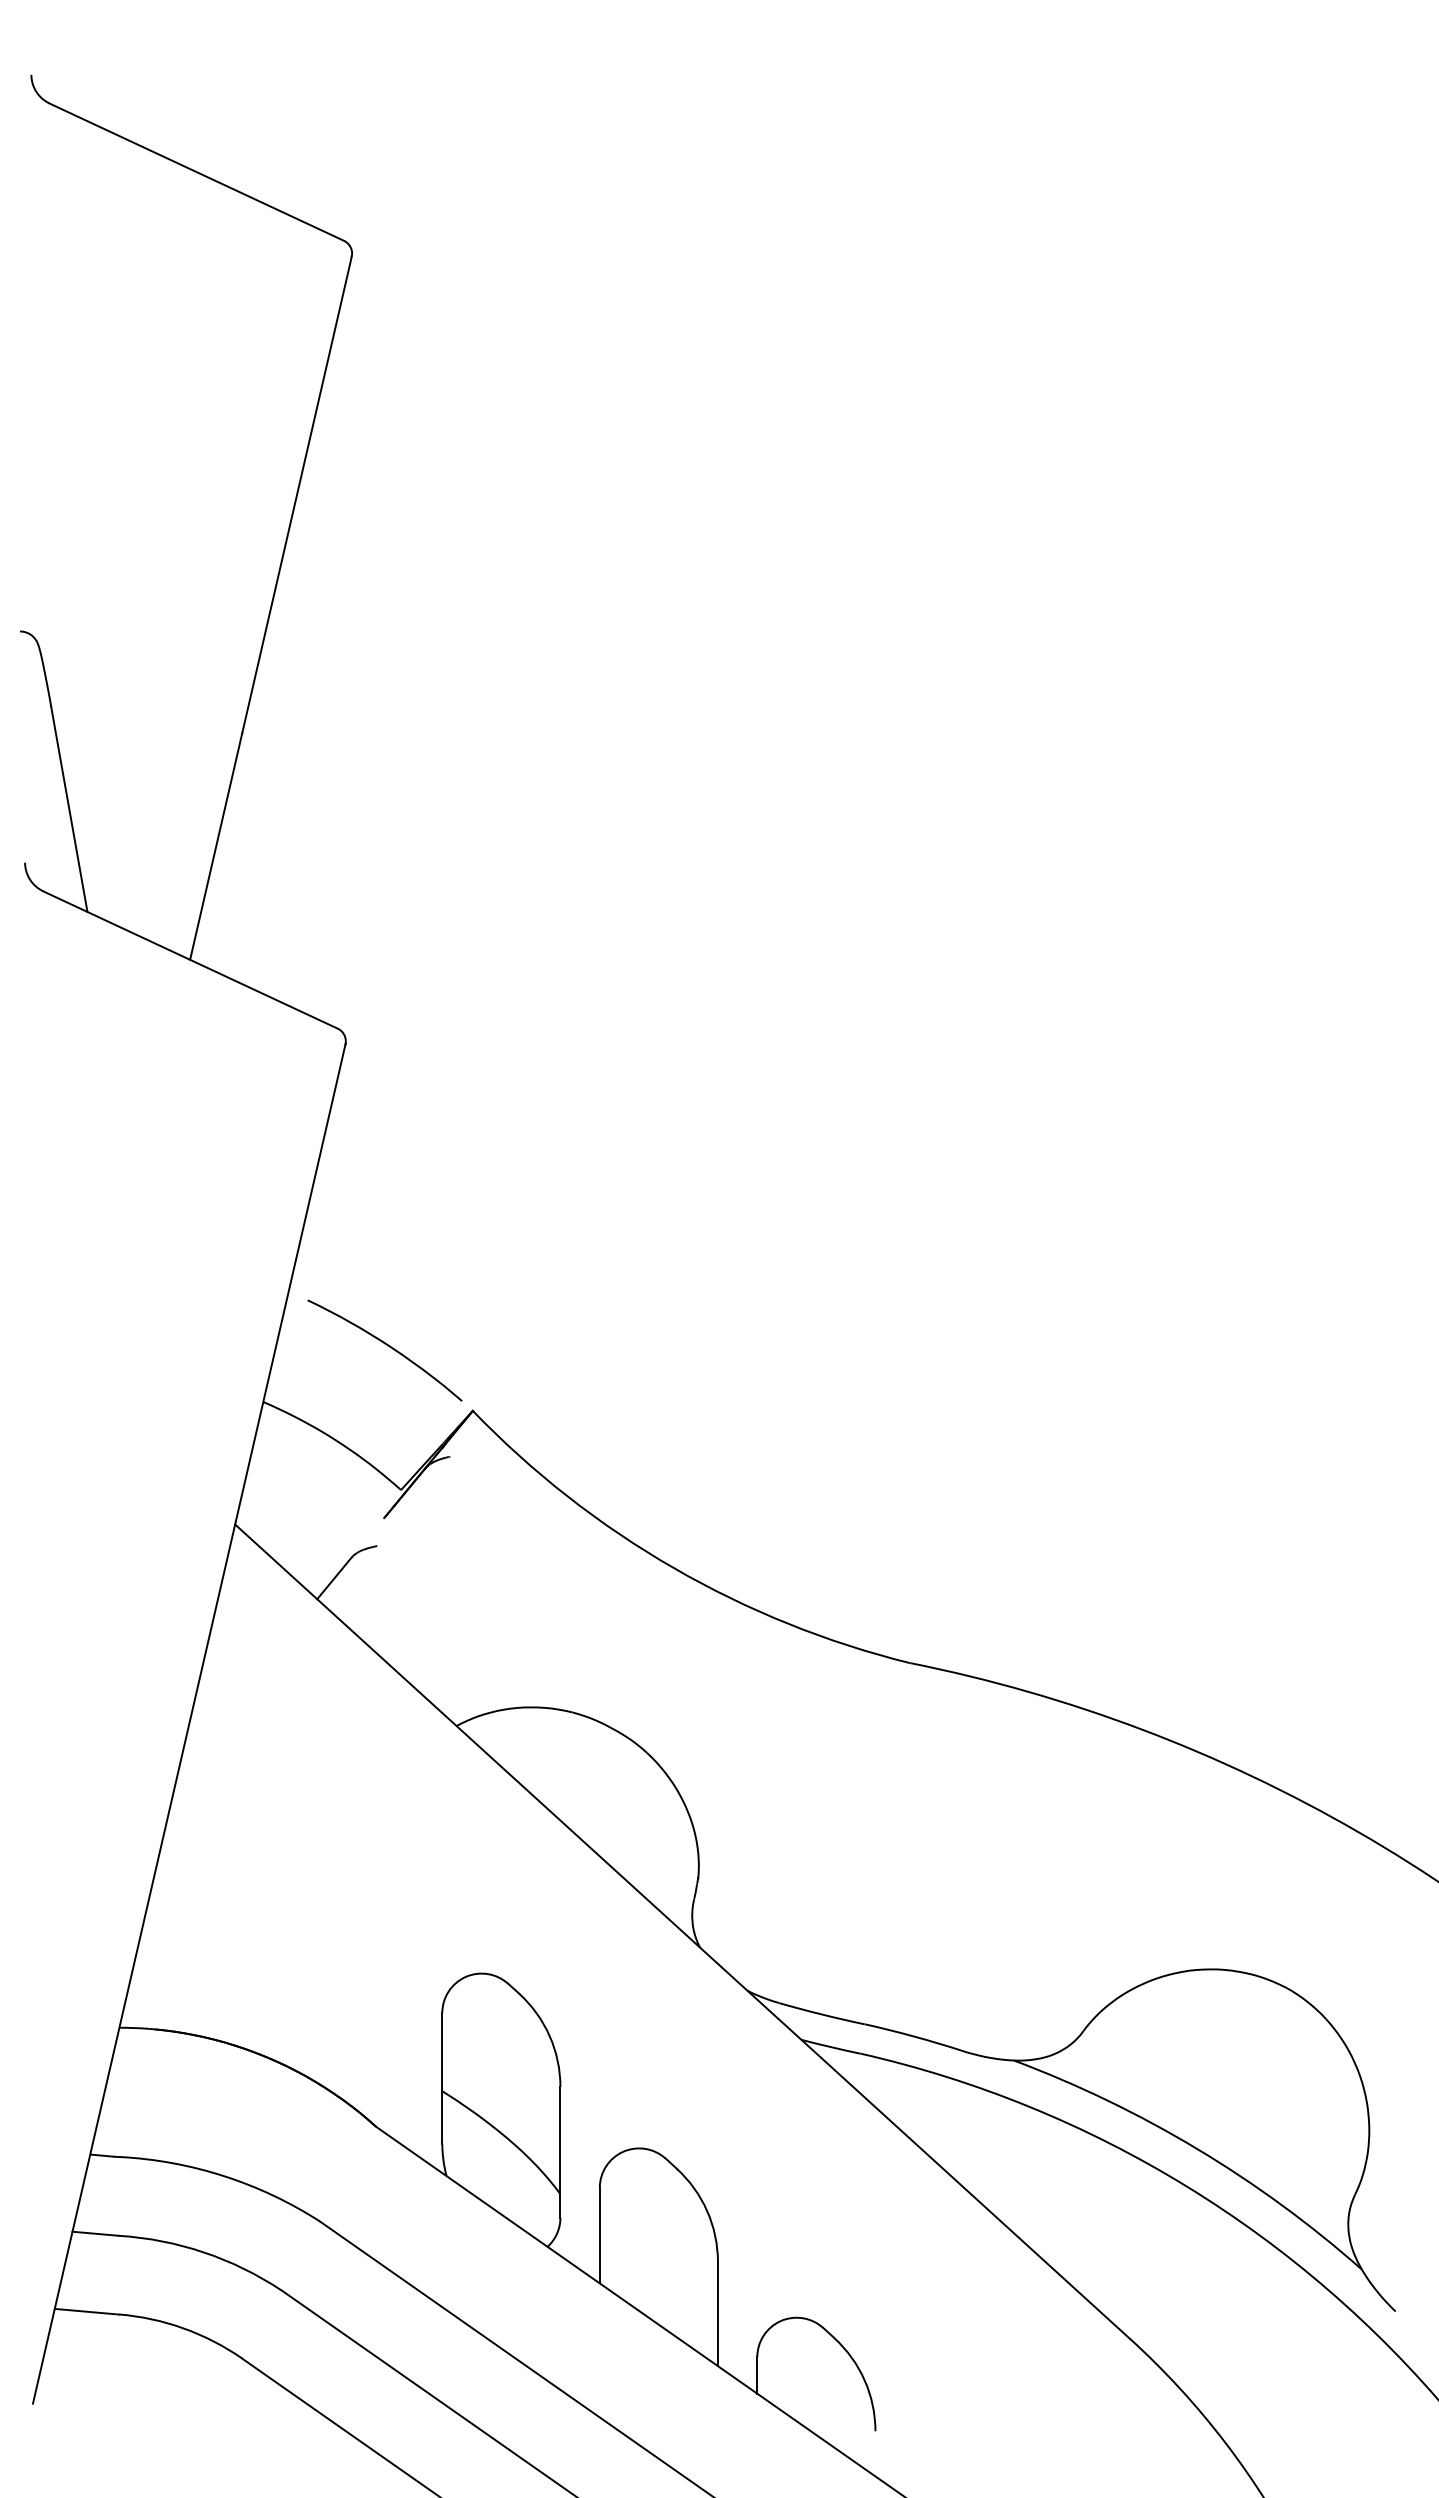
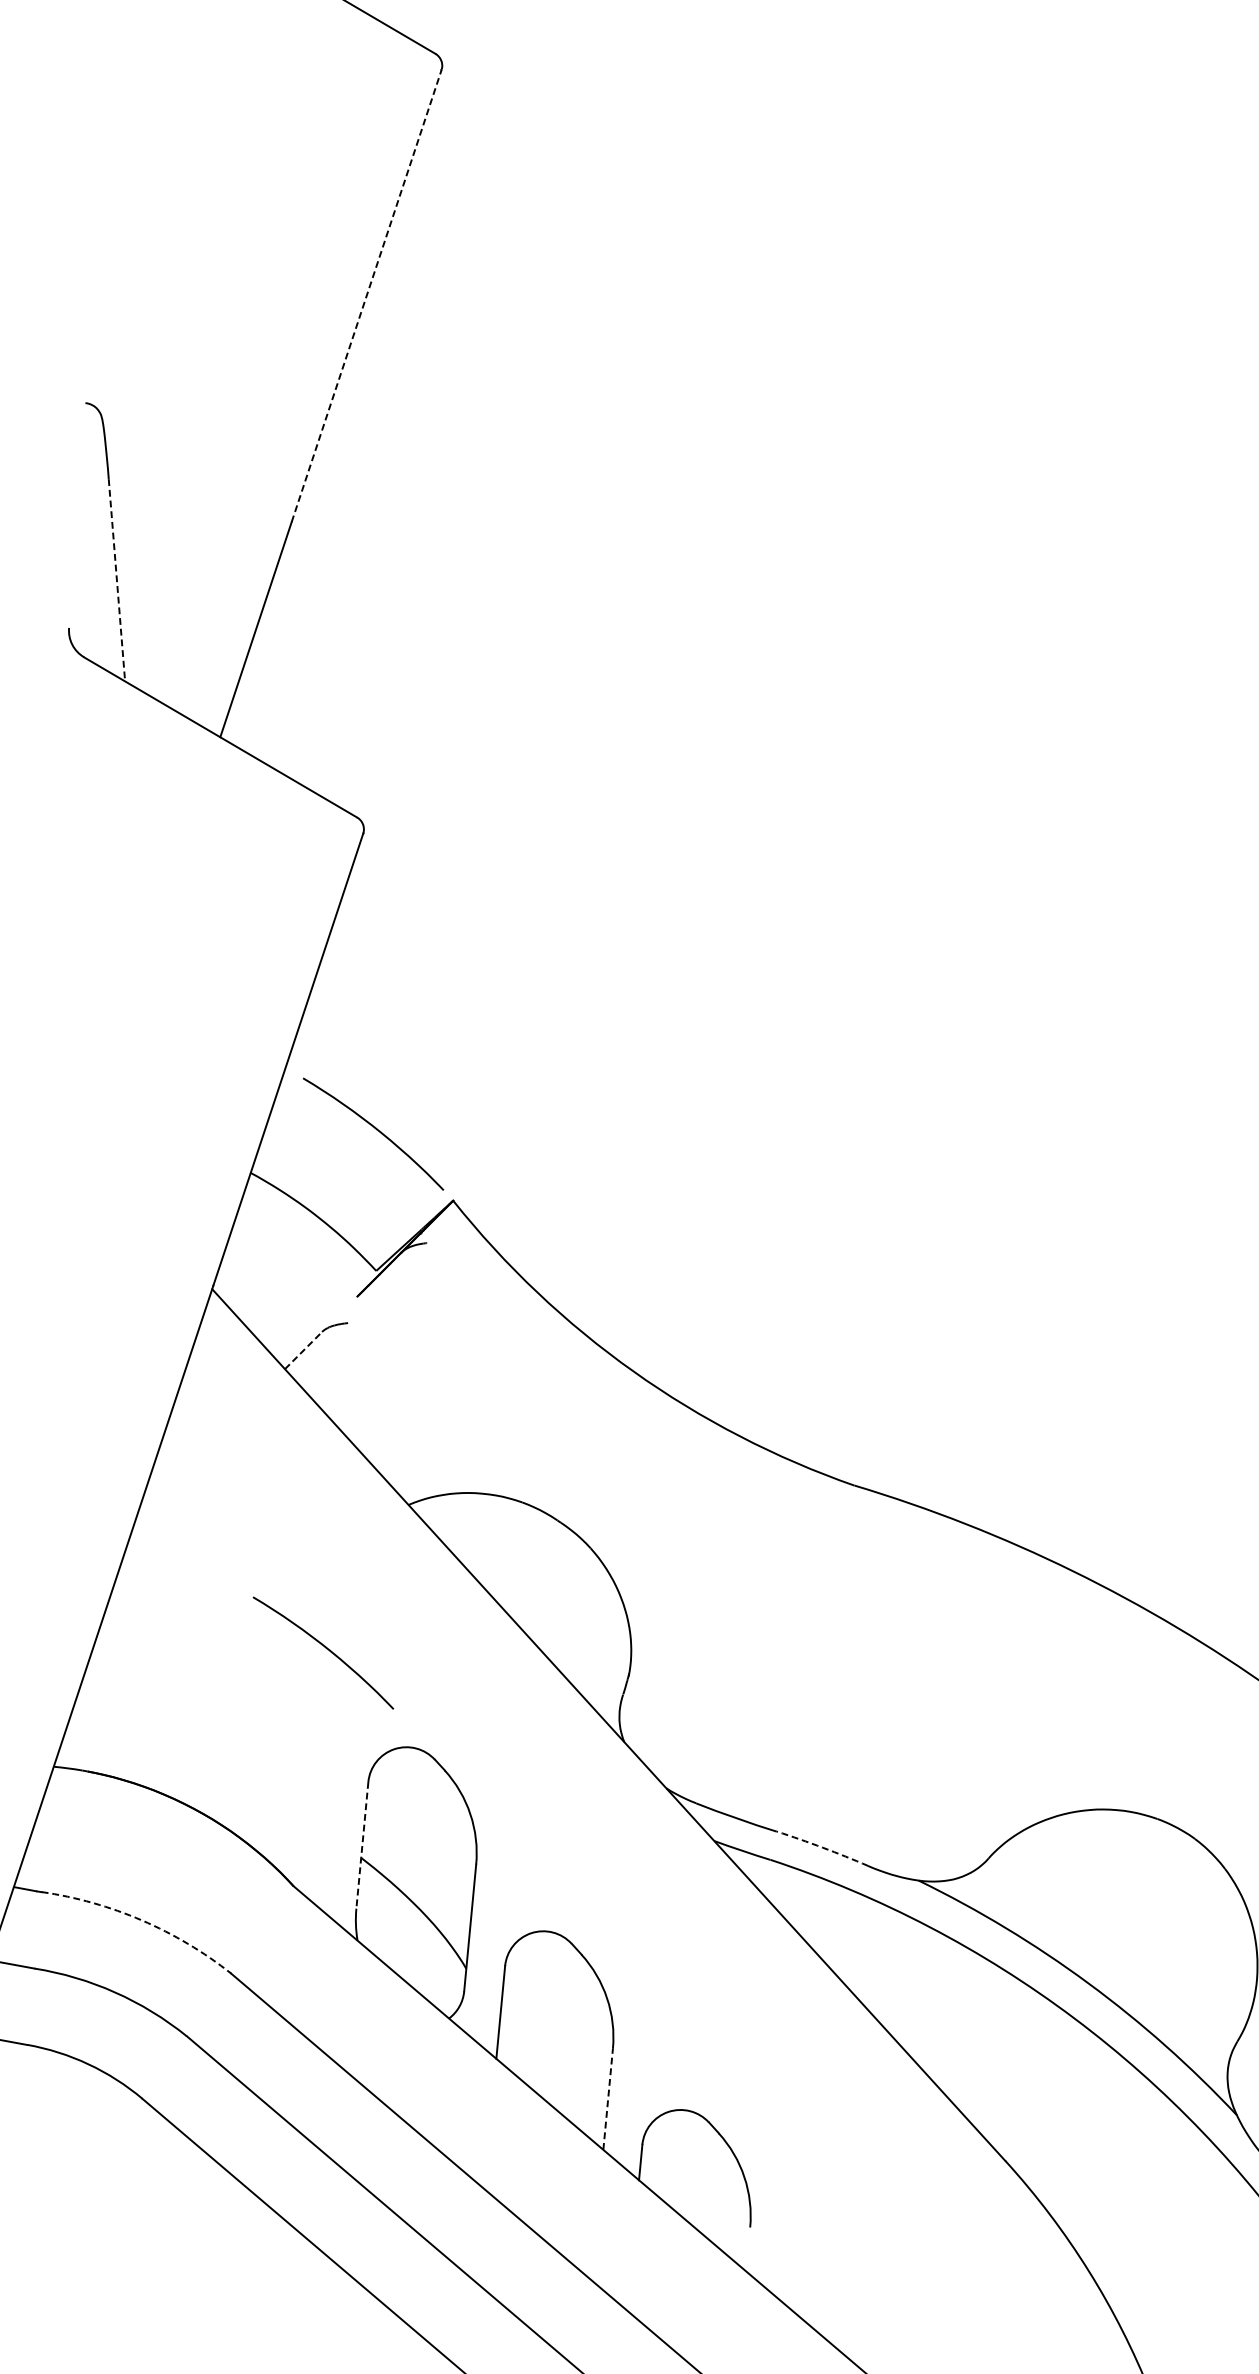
line: (297, 494) -> (367, 295), solid -> dashed
line: (69, 809) -> (117, 580), solid -> dashed
line: (334, 1578) -> (303, 1350), solid -> dashed
curve: (386, 1881) -> (326, 1649), added
arc: (913, 2036) -> (823, 1848), solid -> dashed
line: (442, 2078) -> (362, 1845), solid -> dashed
arc: (224, 2176) -> (142, 1920), solid -> dashed
line: (717, 2313) -> (607, 2098), solid -> dashed

